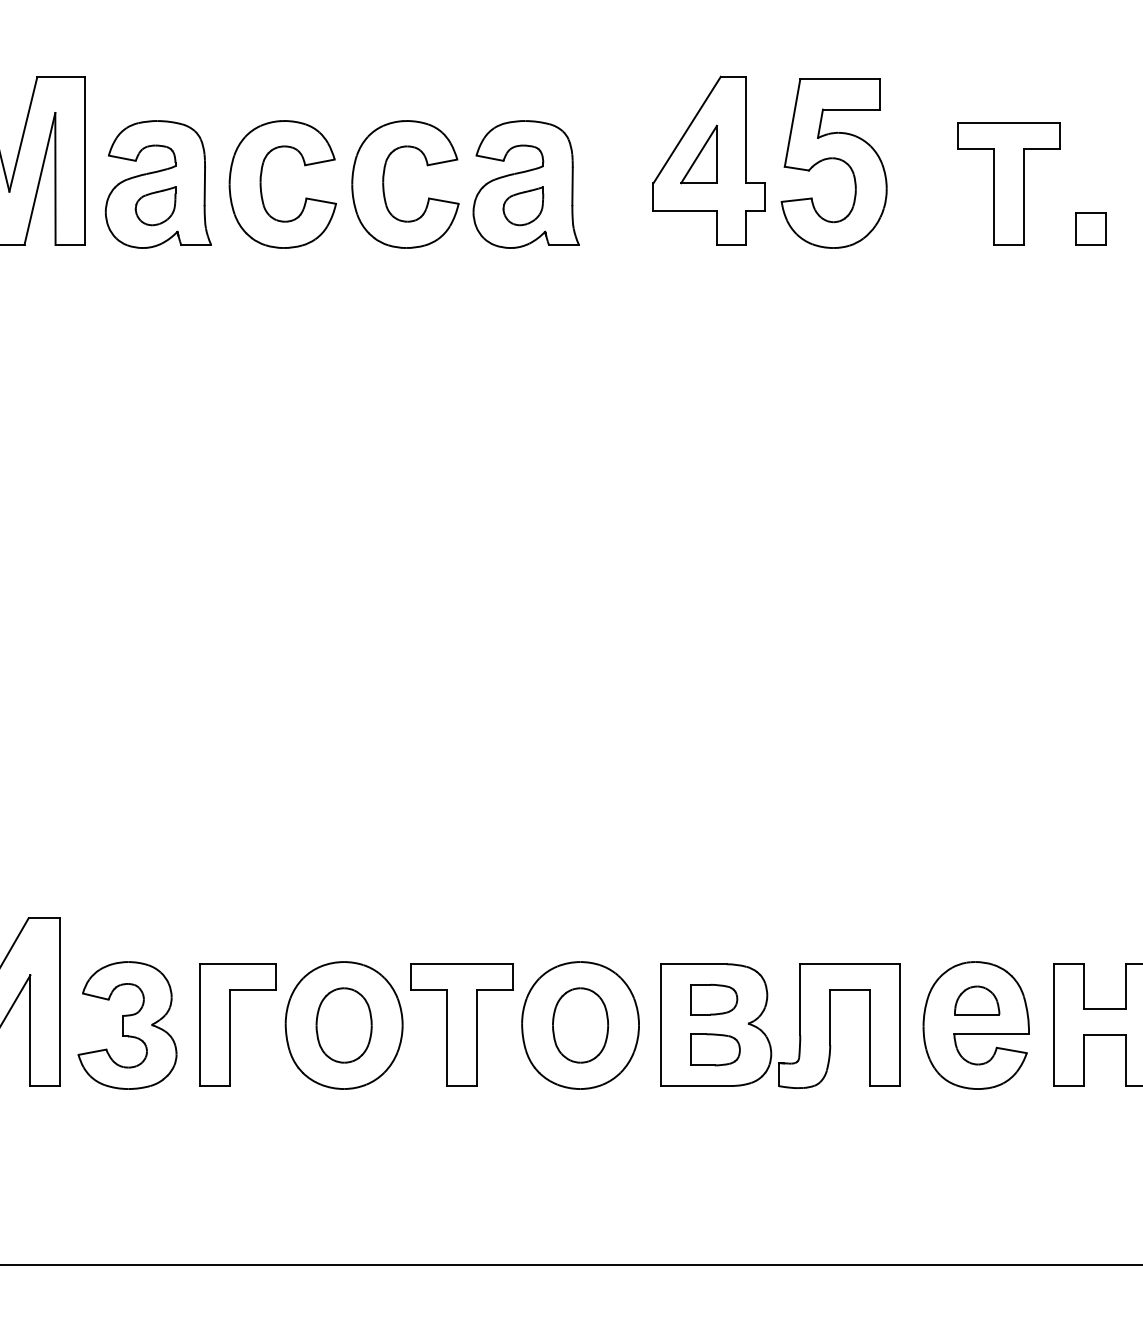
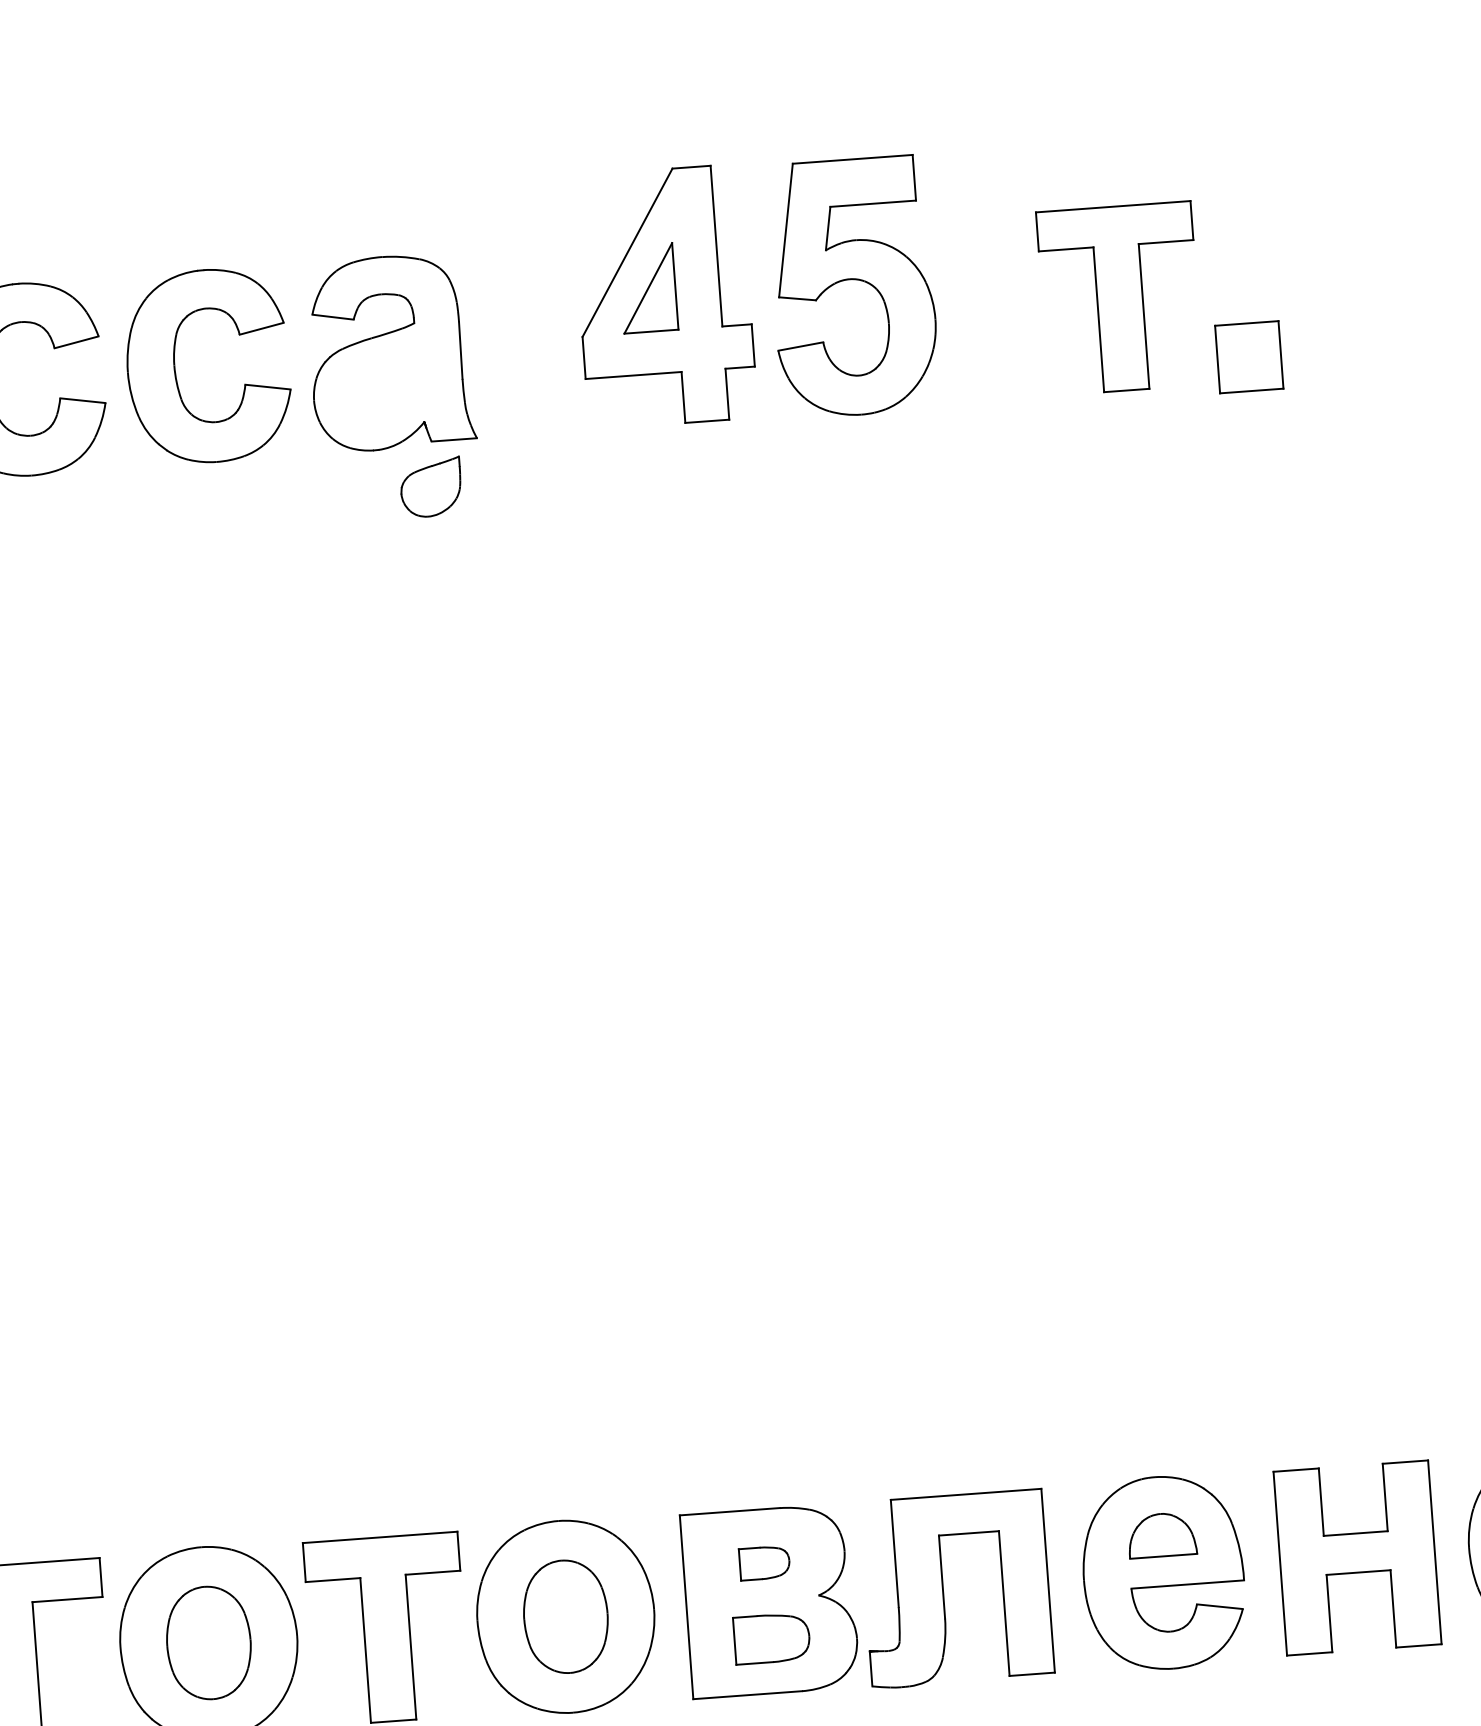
part: (523, 206) -> (431, 487), moved
part: (1090, 228) -> (1247, 356), size x1.4
part: (714, 999) -> (765, 1562), size x0.7

